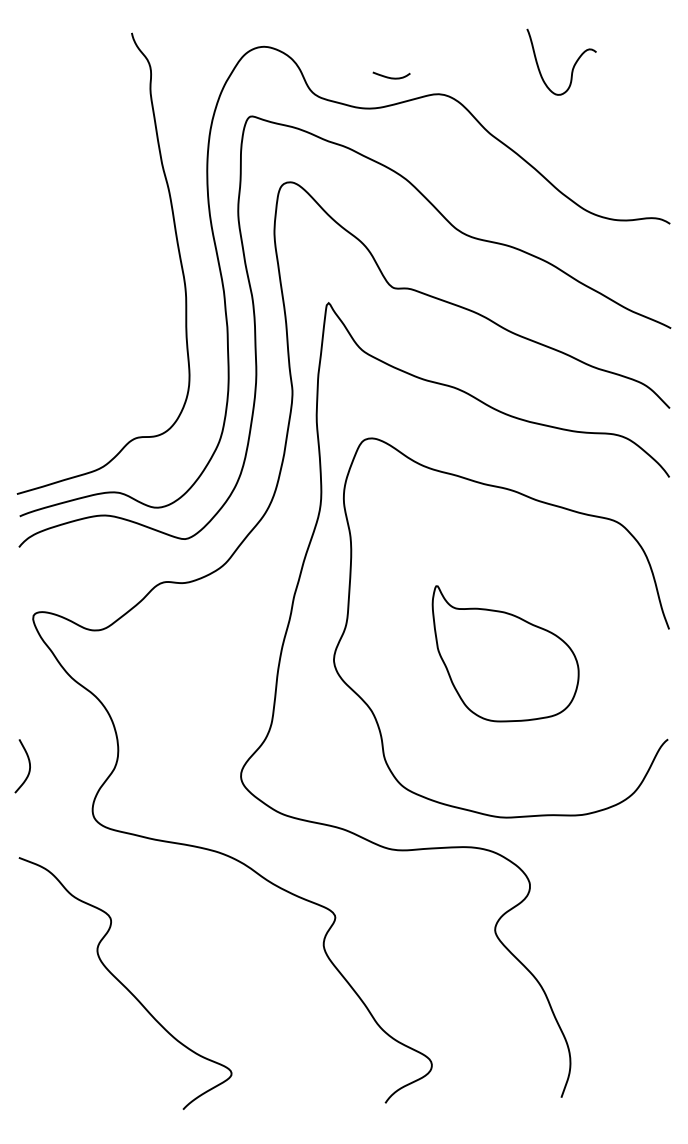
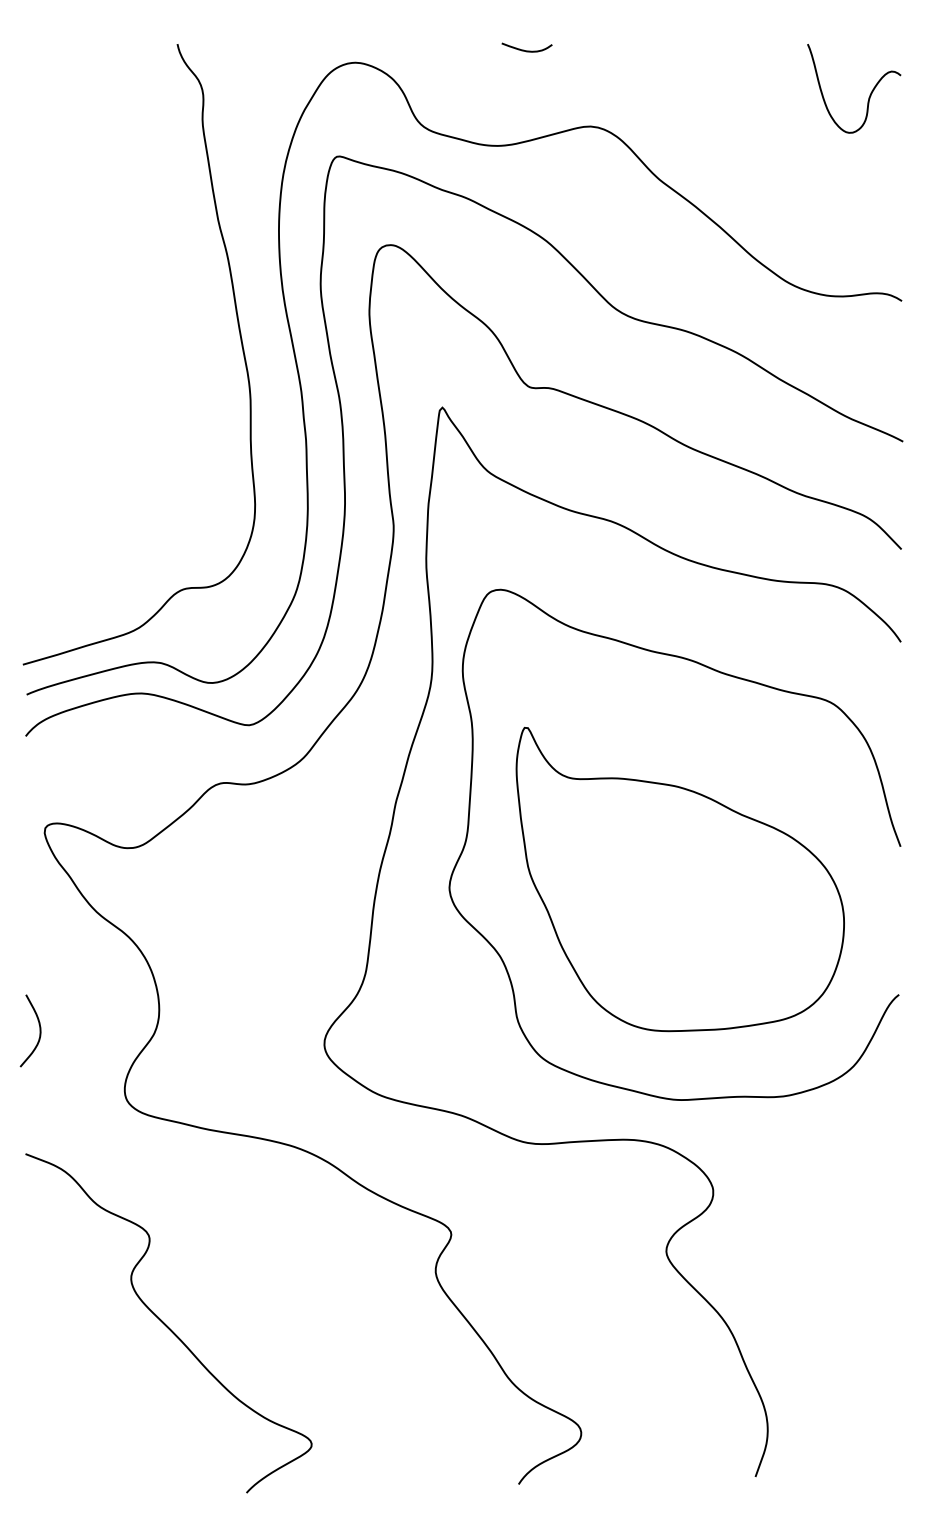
curve: (572, 67) -> (868, 95), moved
curve: (391, 77) -> (526, 50), moved
part: (505, 653) -> (680, 879), size x1.67

